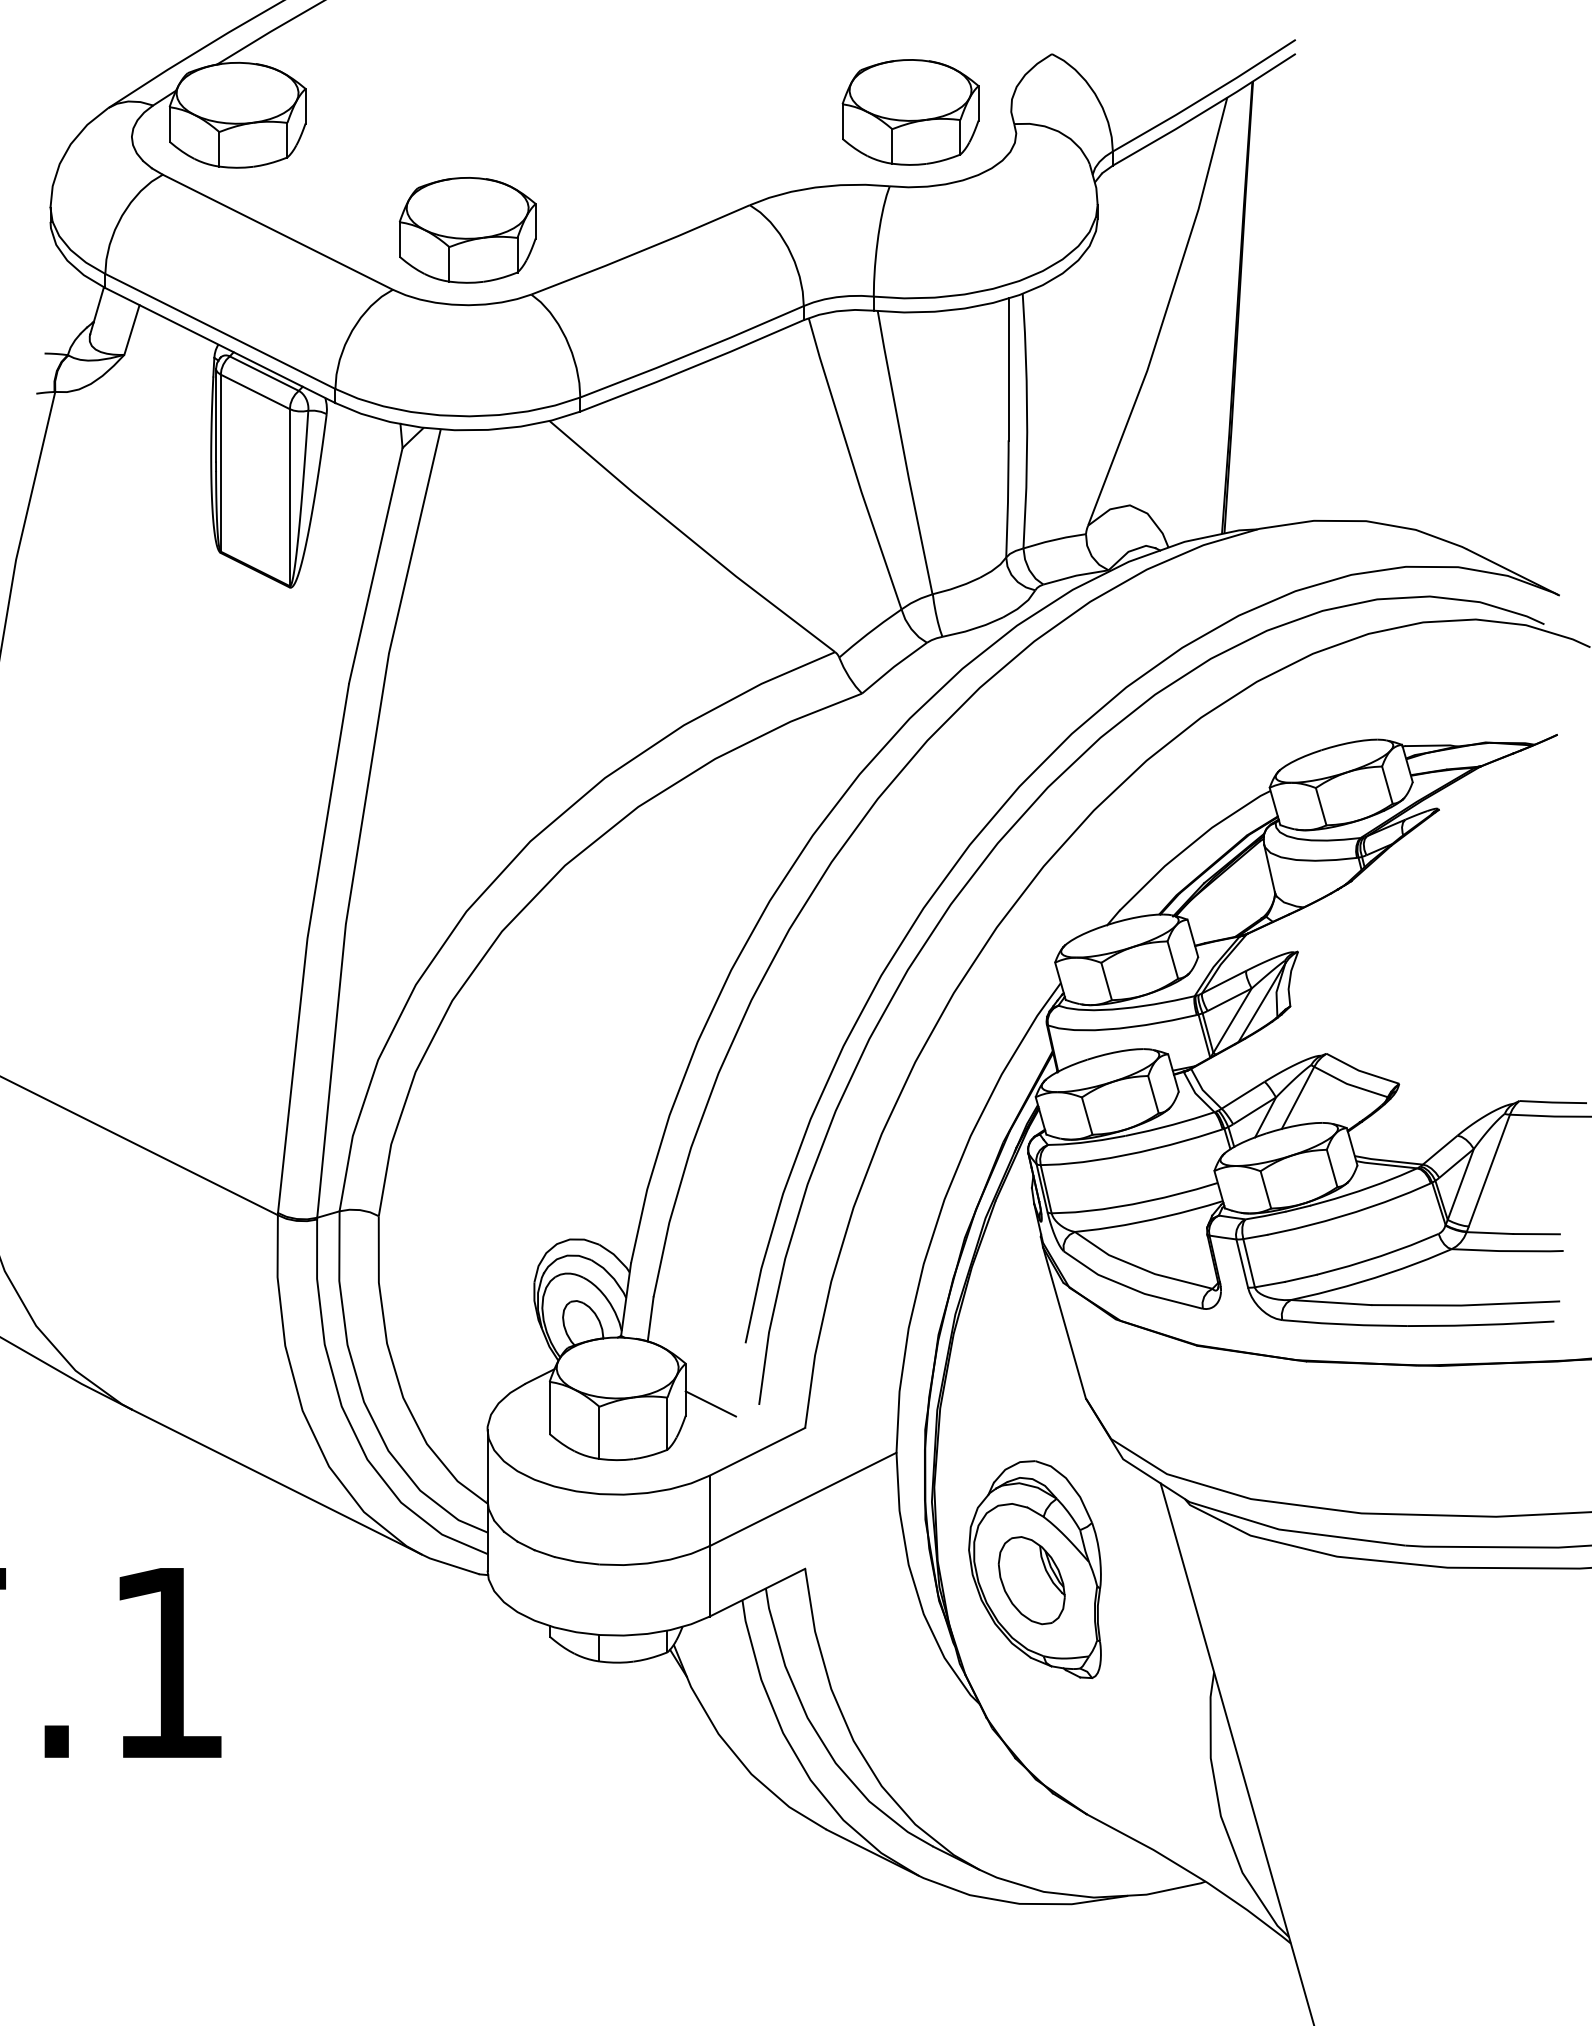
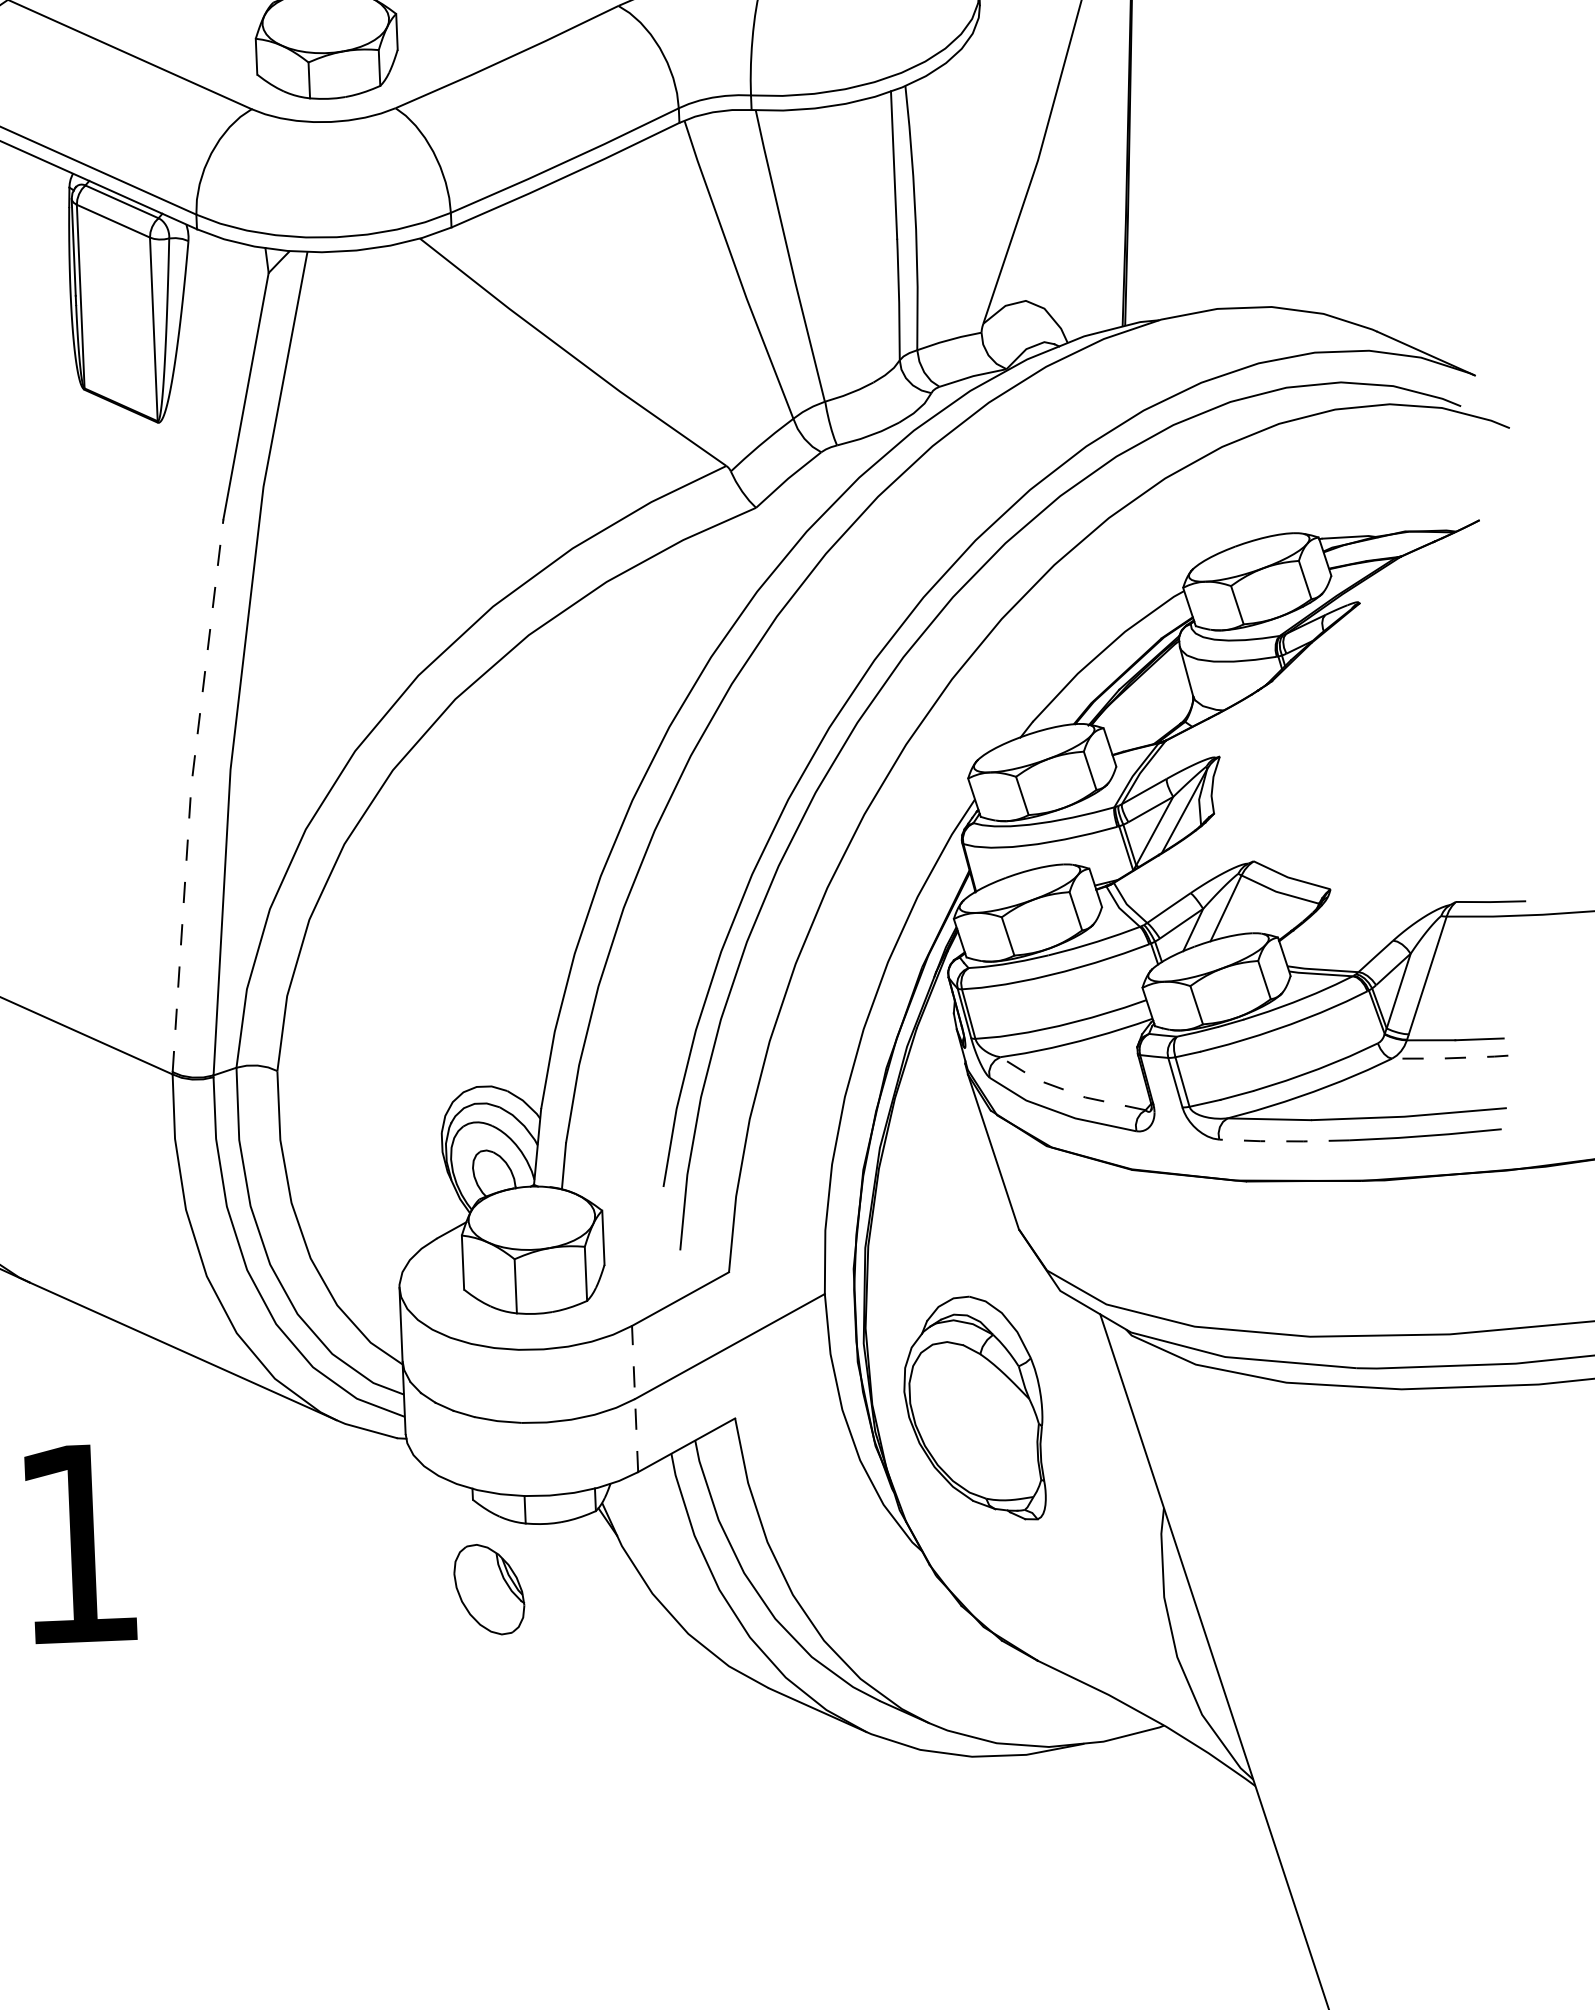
line: (306, 946) -> (190, 794), solid -> dashed
line: (1507, 1251) -> (1450, 1058), solid -> dashed
line: (1140, 1268) -> (1070, 1092), solid -> dashed
line: (1344, 1324) -> (1284, 1141), solid -> dashed
line: (710, 1403) -> (629, 1251), removed
line: (709, 1545) -> (634, 1398), solid -> dashed
part: (1031, 1580) -> (489, 1589), moved

